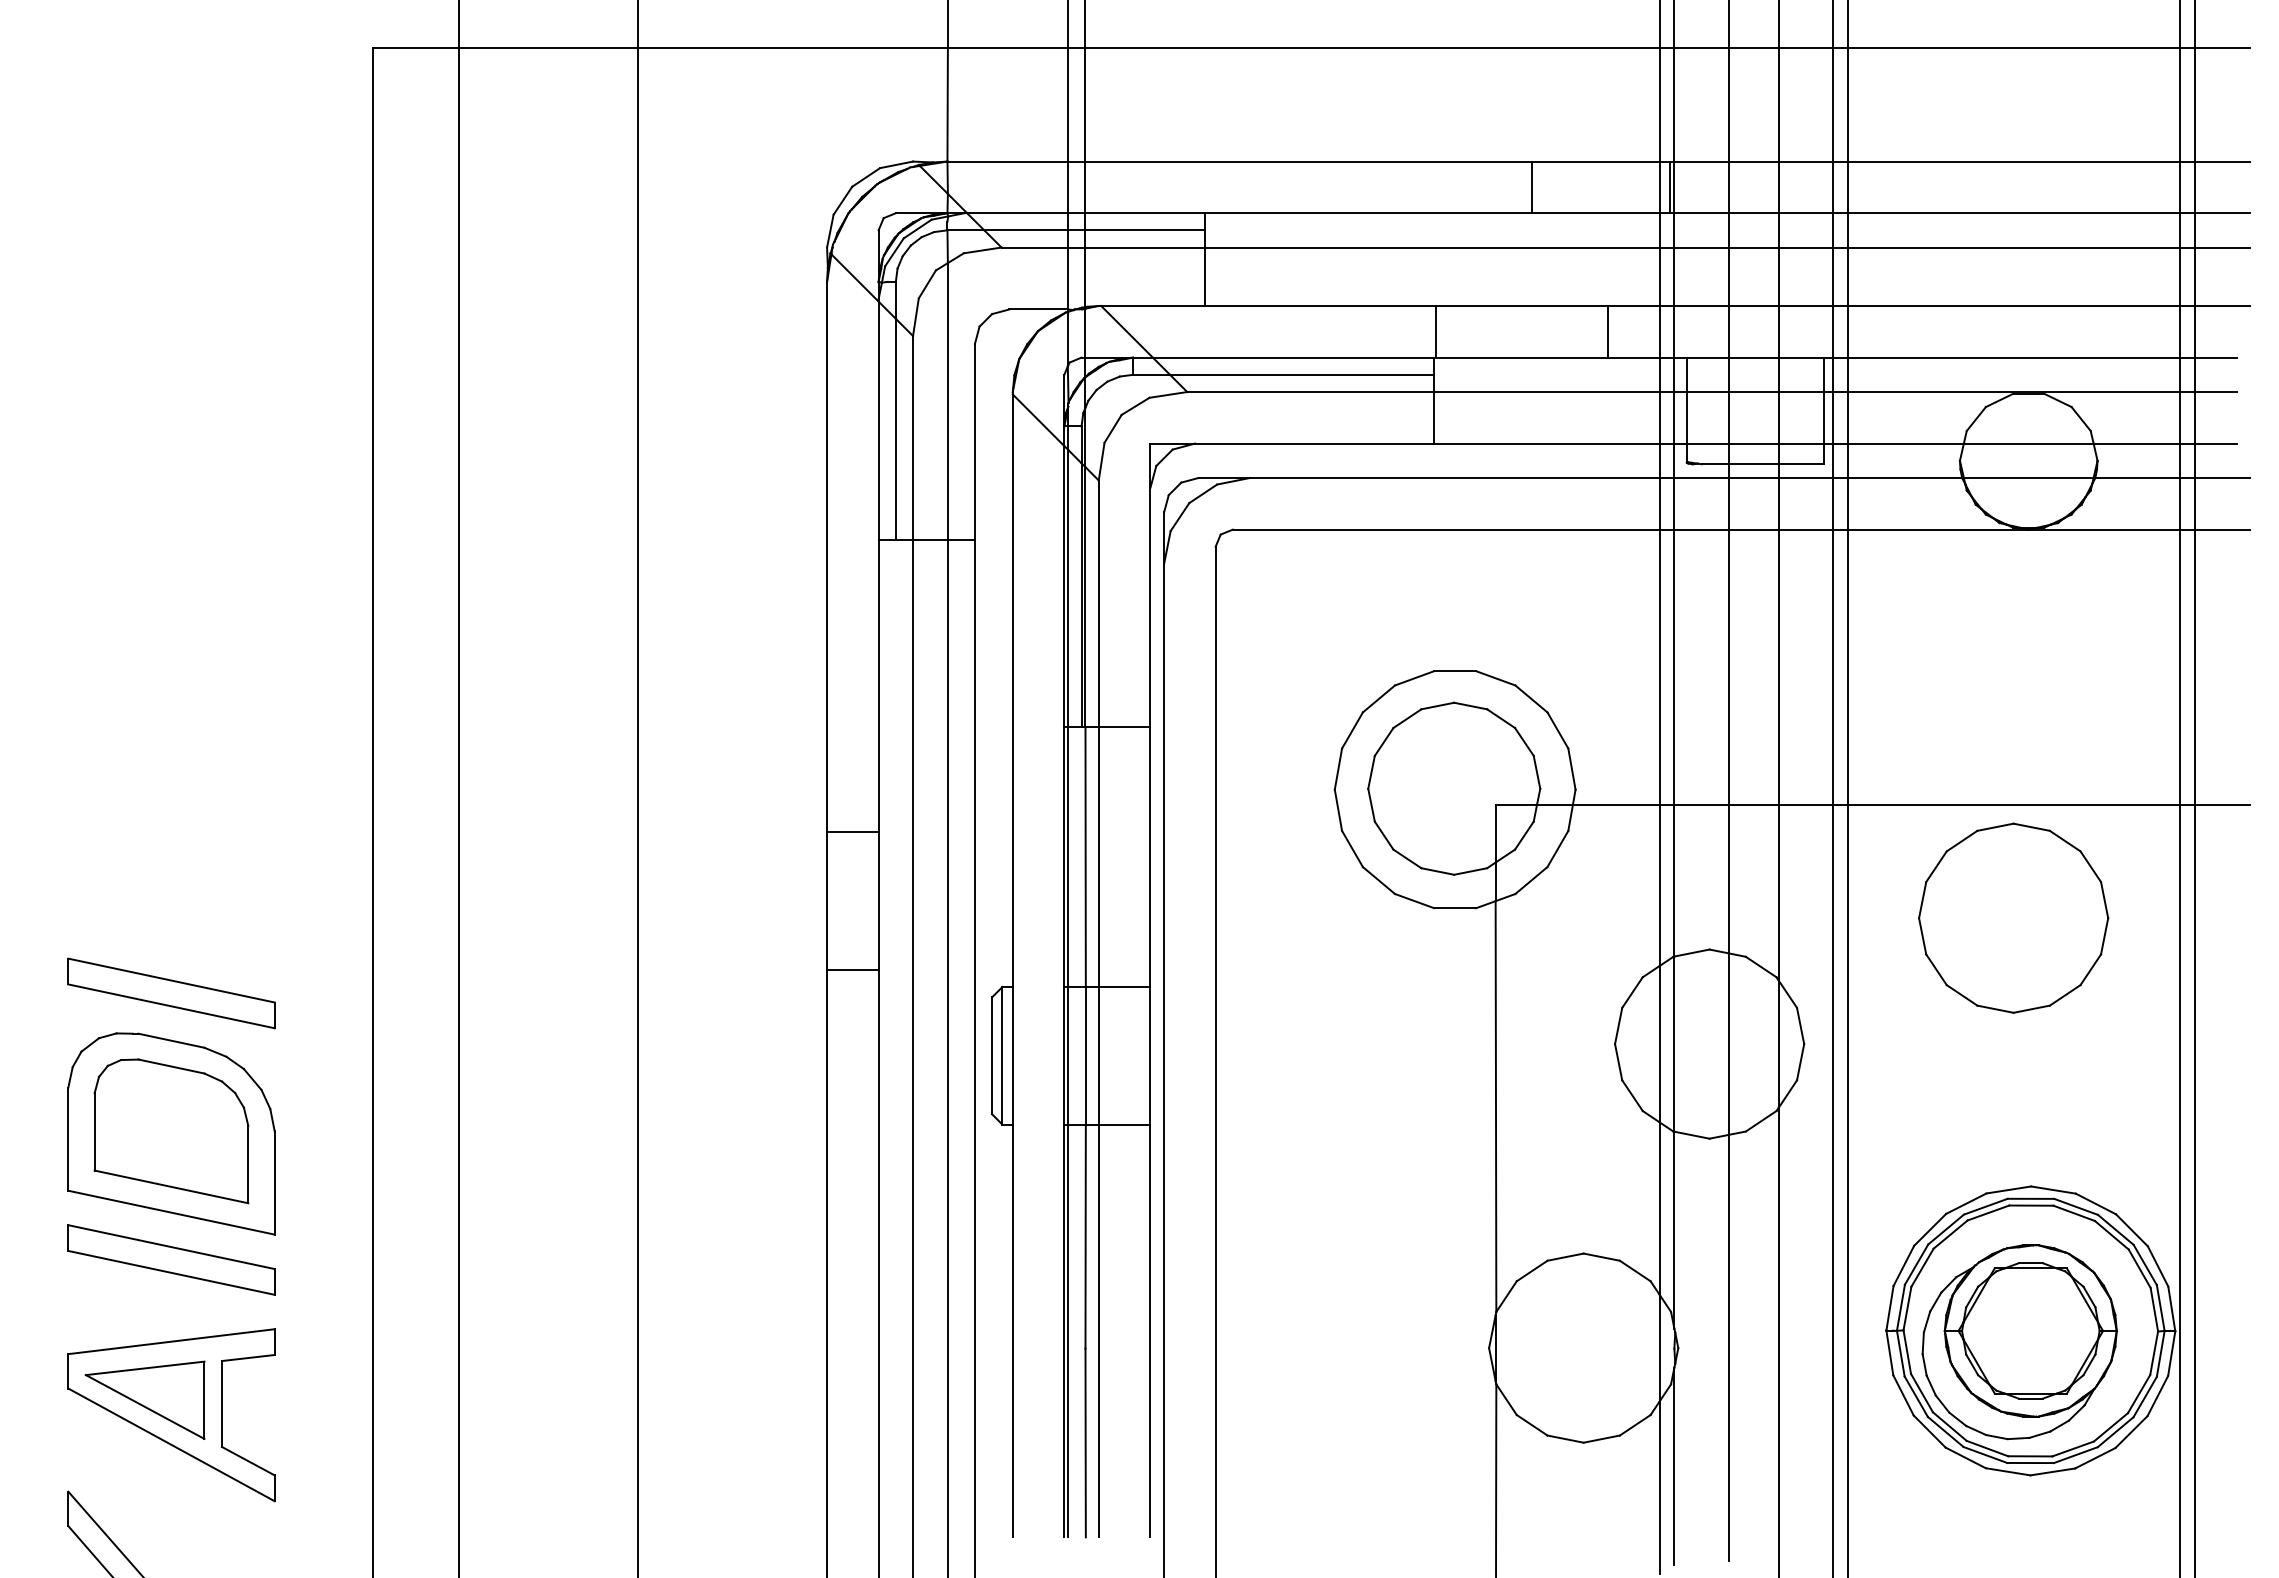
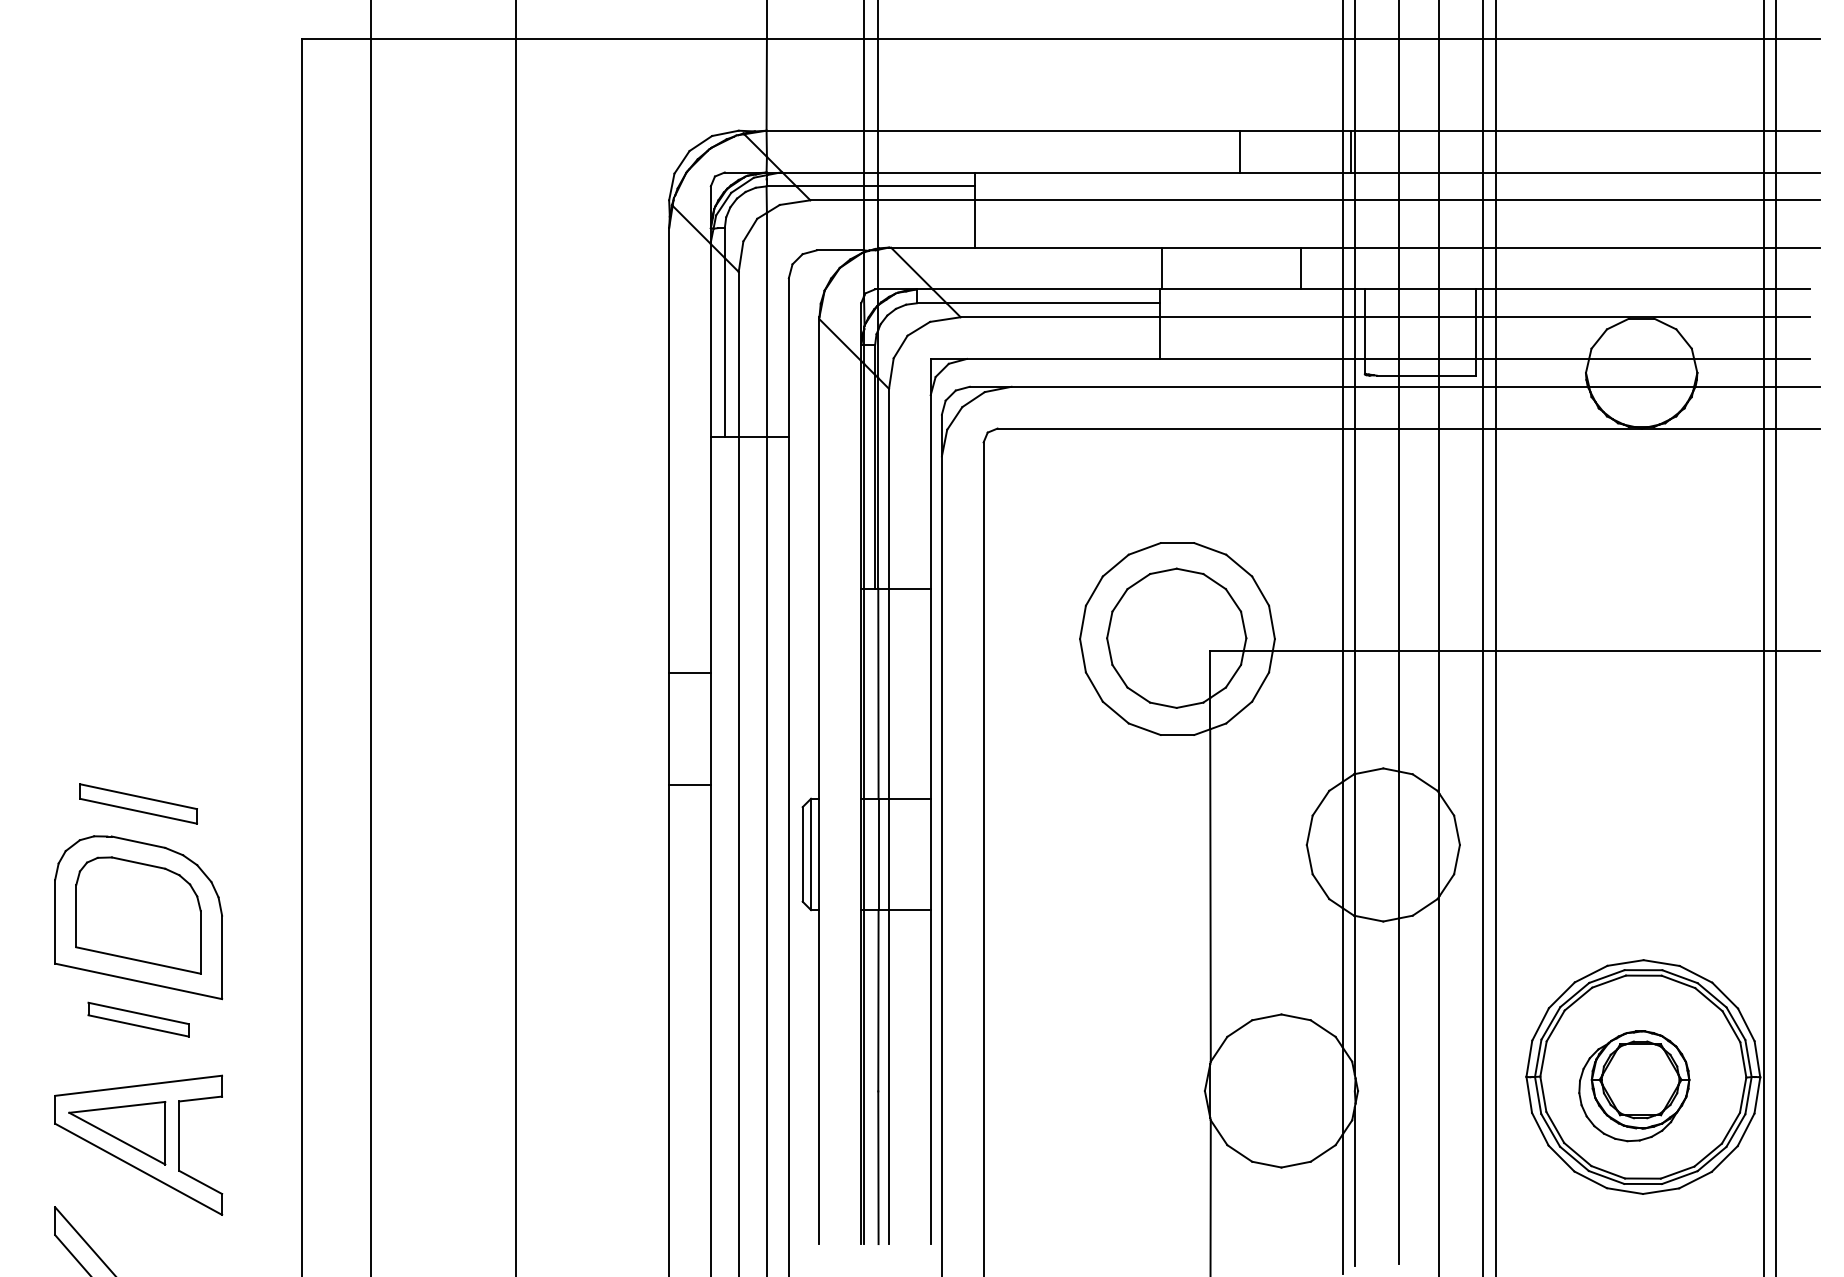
part: (2013, 917) -> (1629, 742), removed
part: (171, 993) -> (138, 804), size x0.7
part: (171, 1259) -> (138, 1019), size x0.6
part: (2019, 1342) -> (1634, 1086), size x0.7

